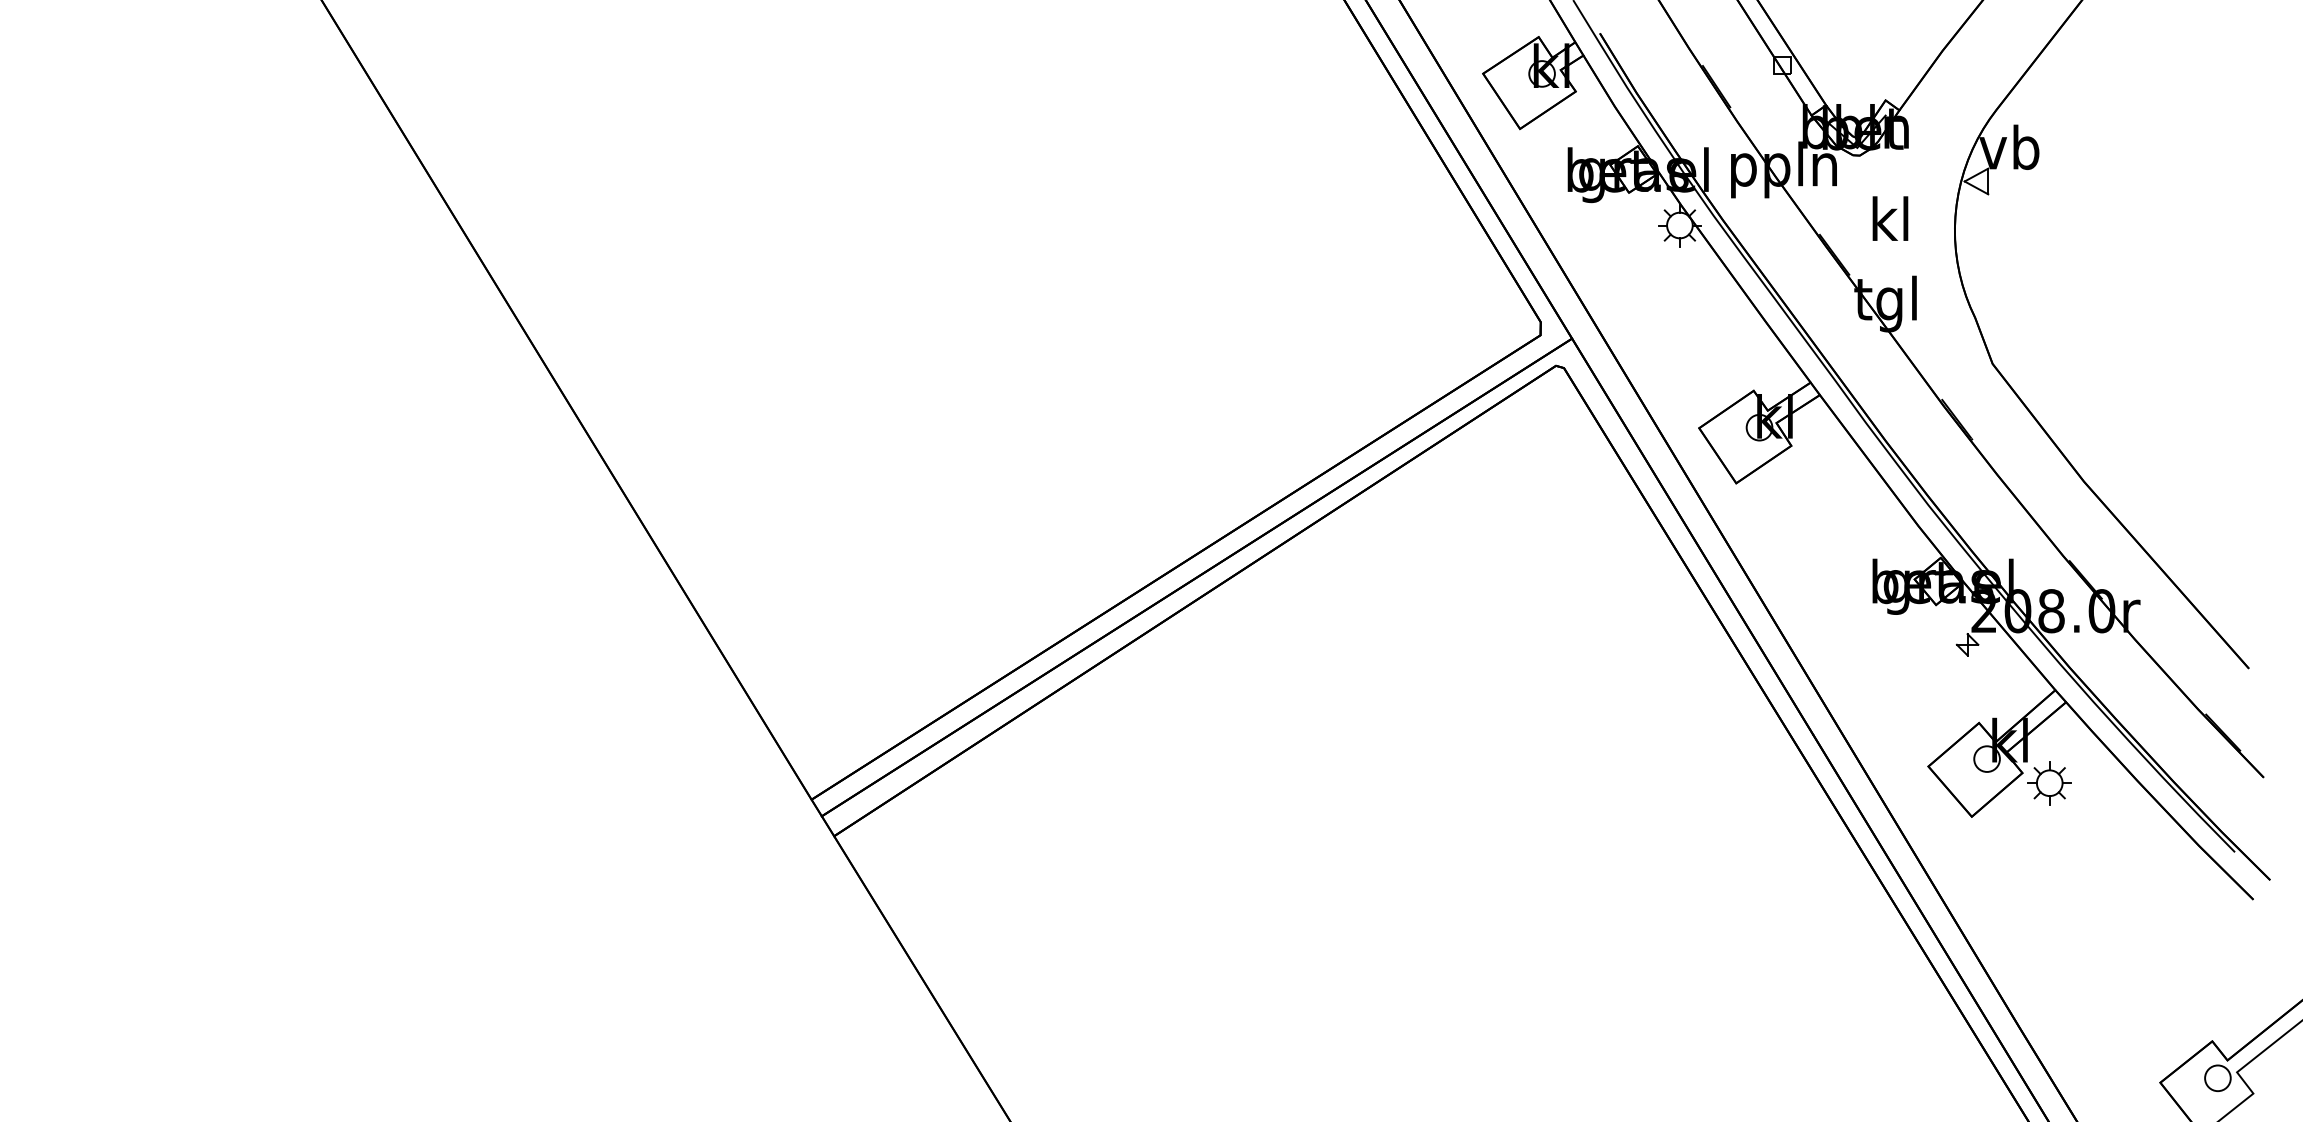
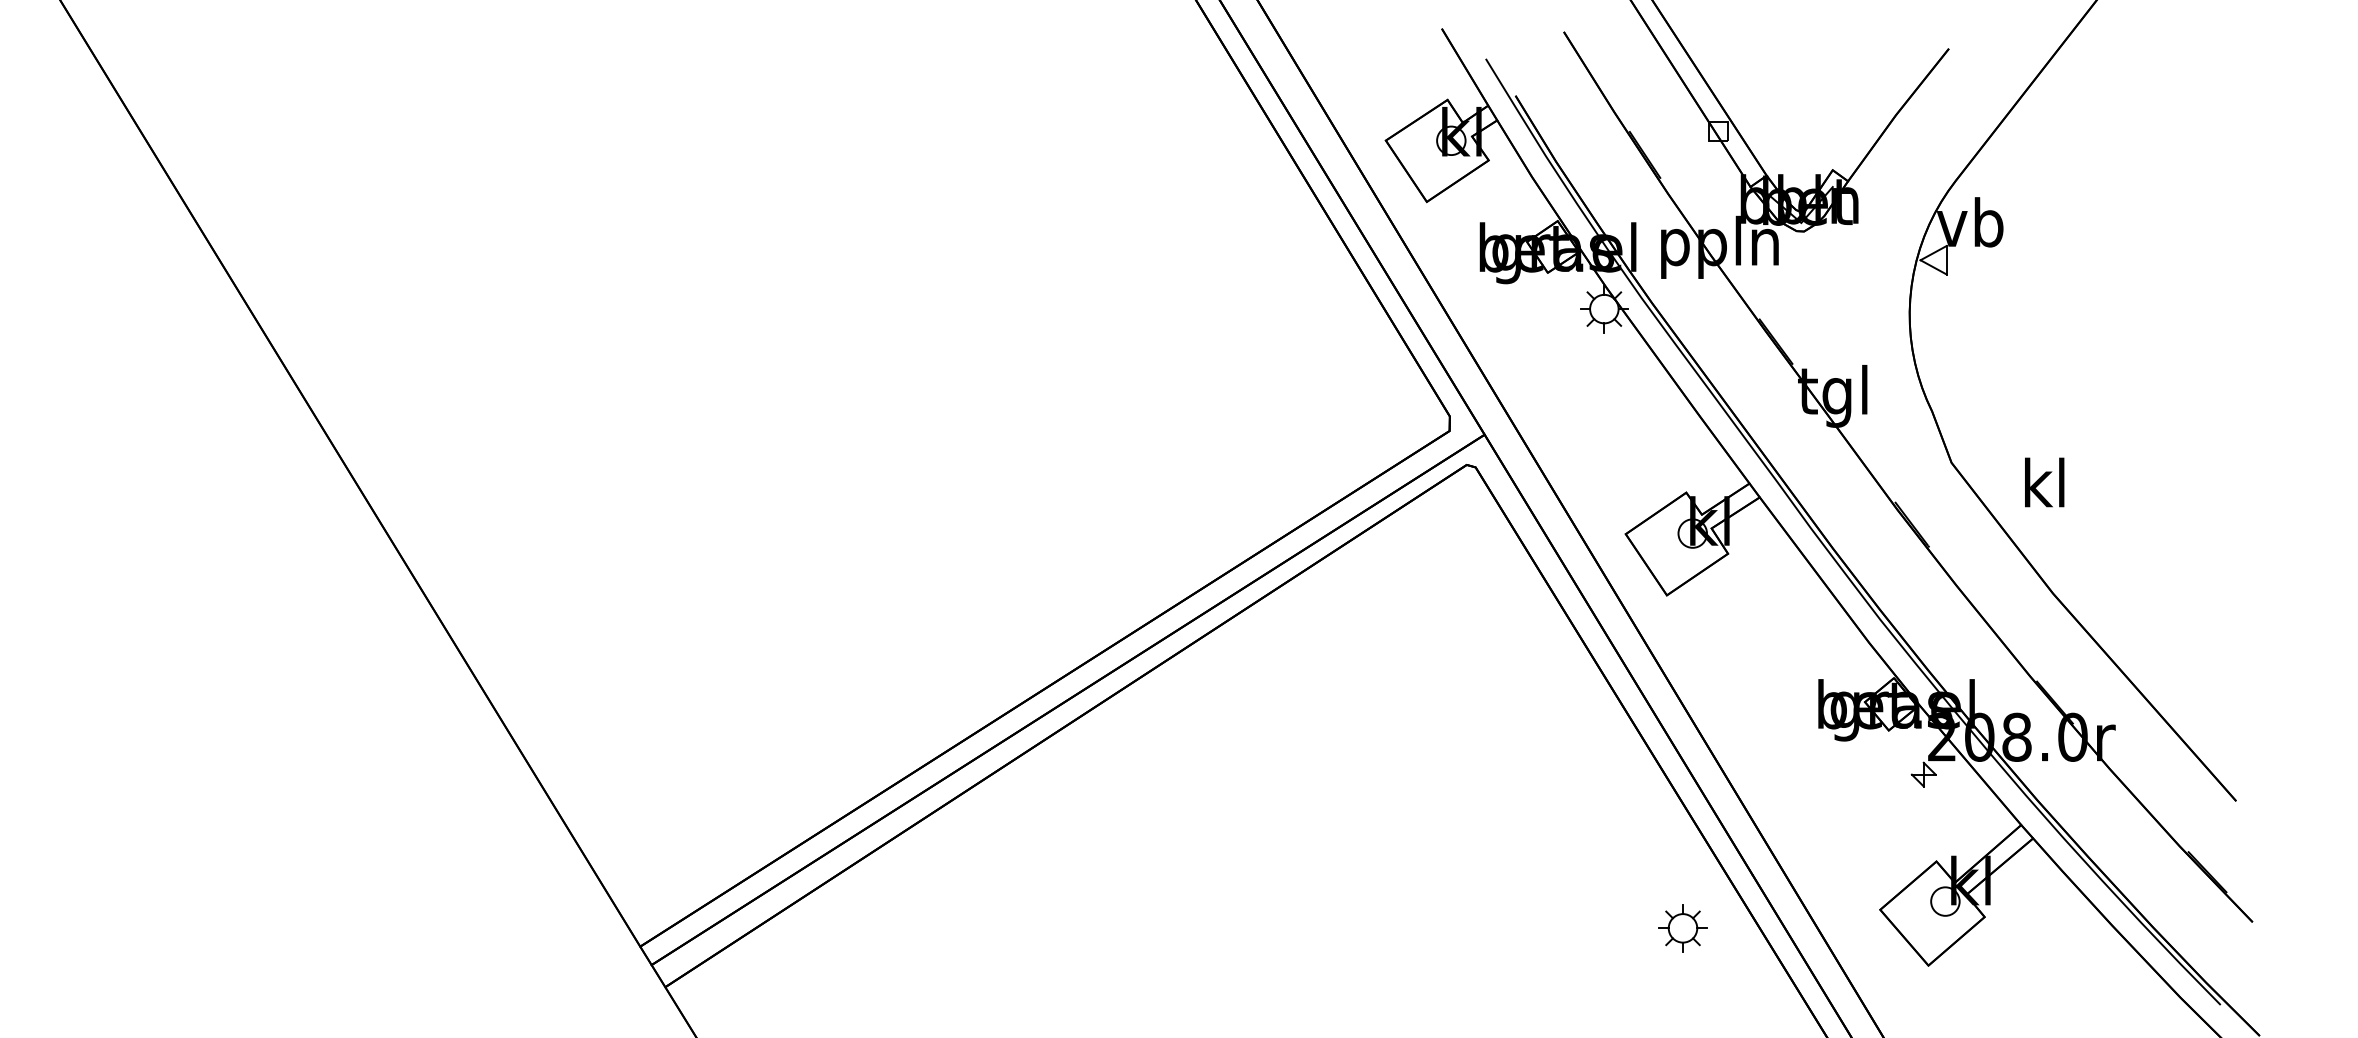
text: (1890, 218) -> (2044, 482), moved
part: (2049, 783) -> (1682, 928), moved

